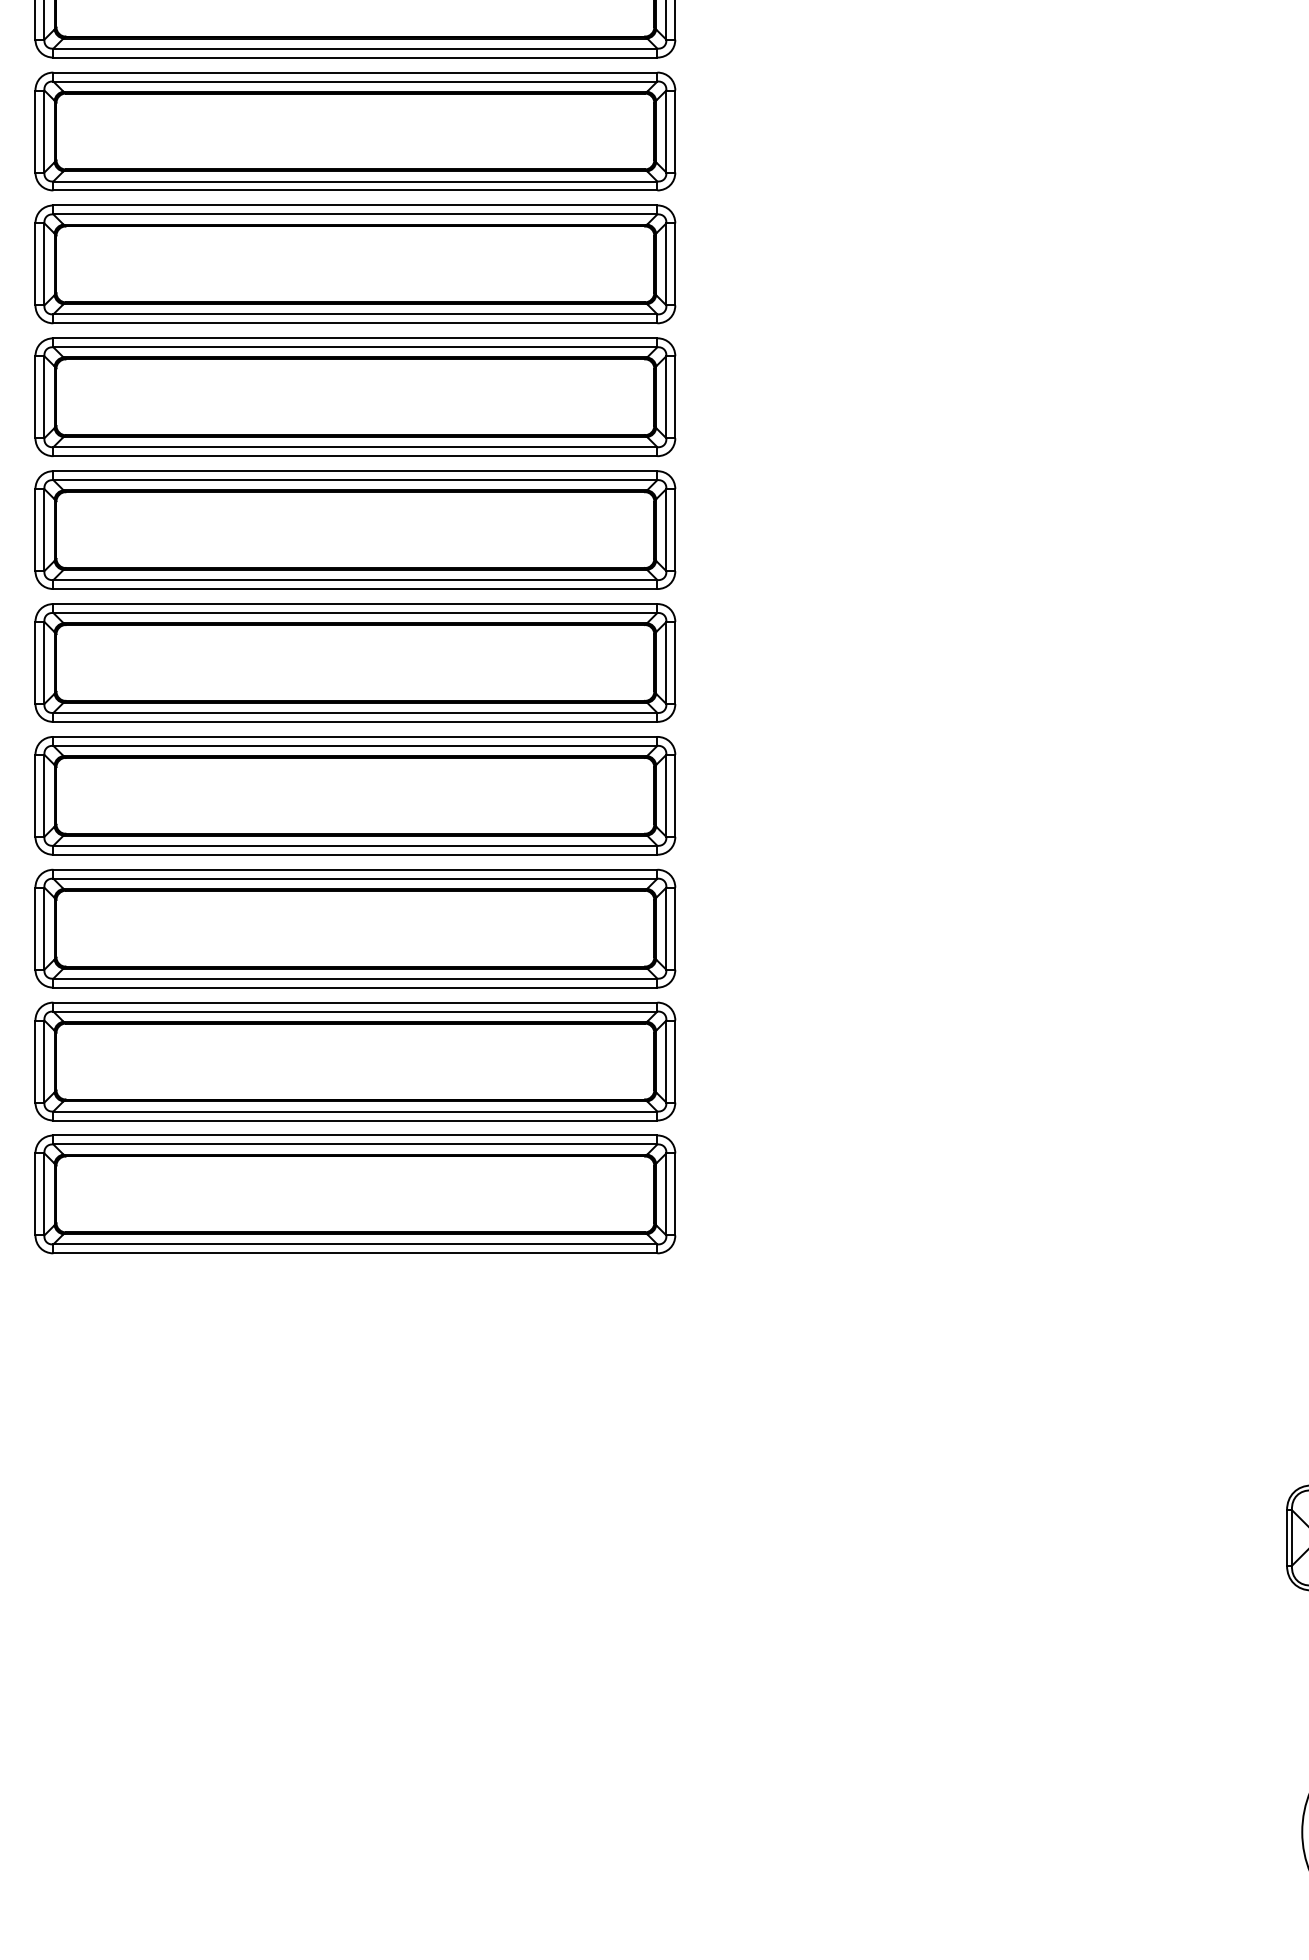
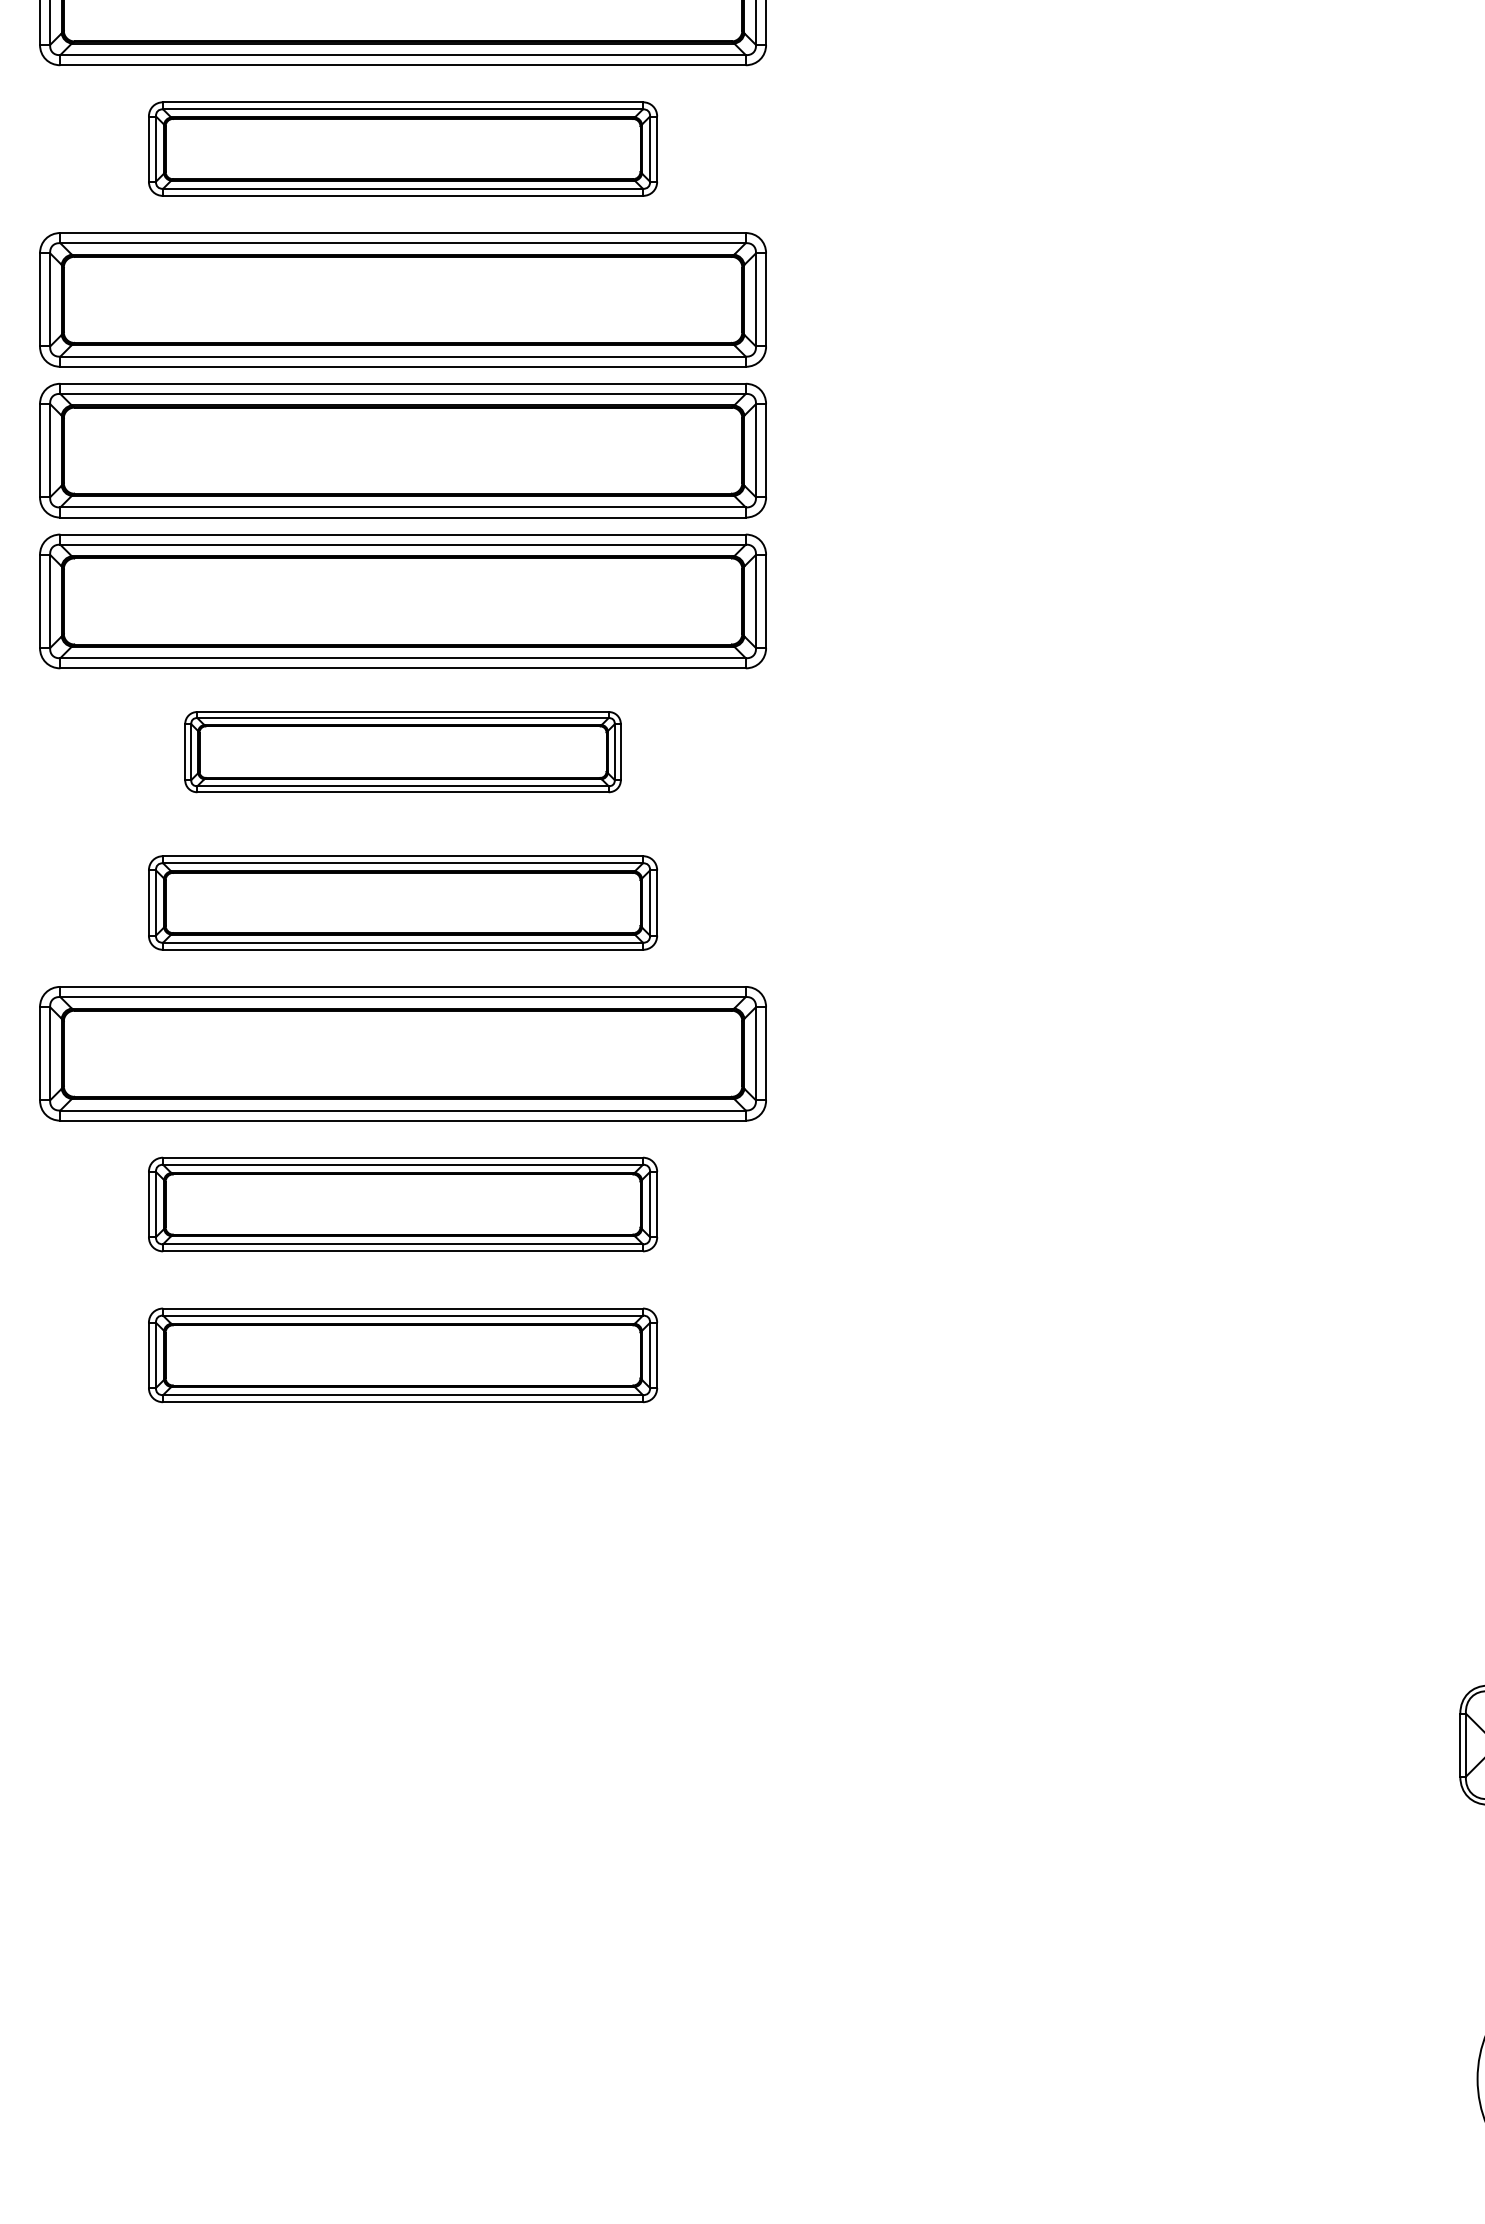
part: (354, 130) -> (402, 148), size x0.7
part: (354, 662) -> (402, 751), size x0.6
part: (354, 795) -> (402, 902), size x0.7
part: (354, 1061) -> (402, 1204), size x0.7
part: (354, 1194) -> (402, 1355), size x0.7

